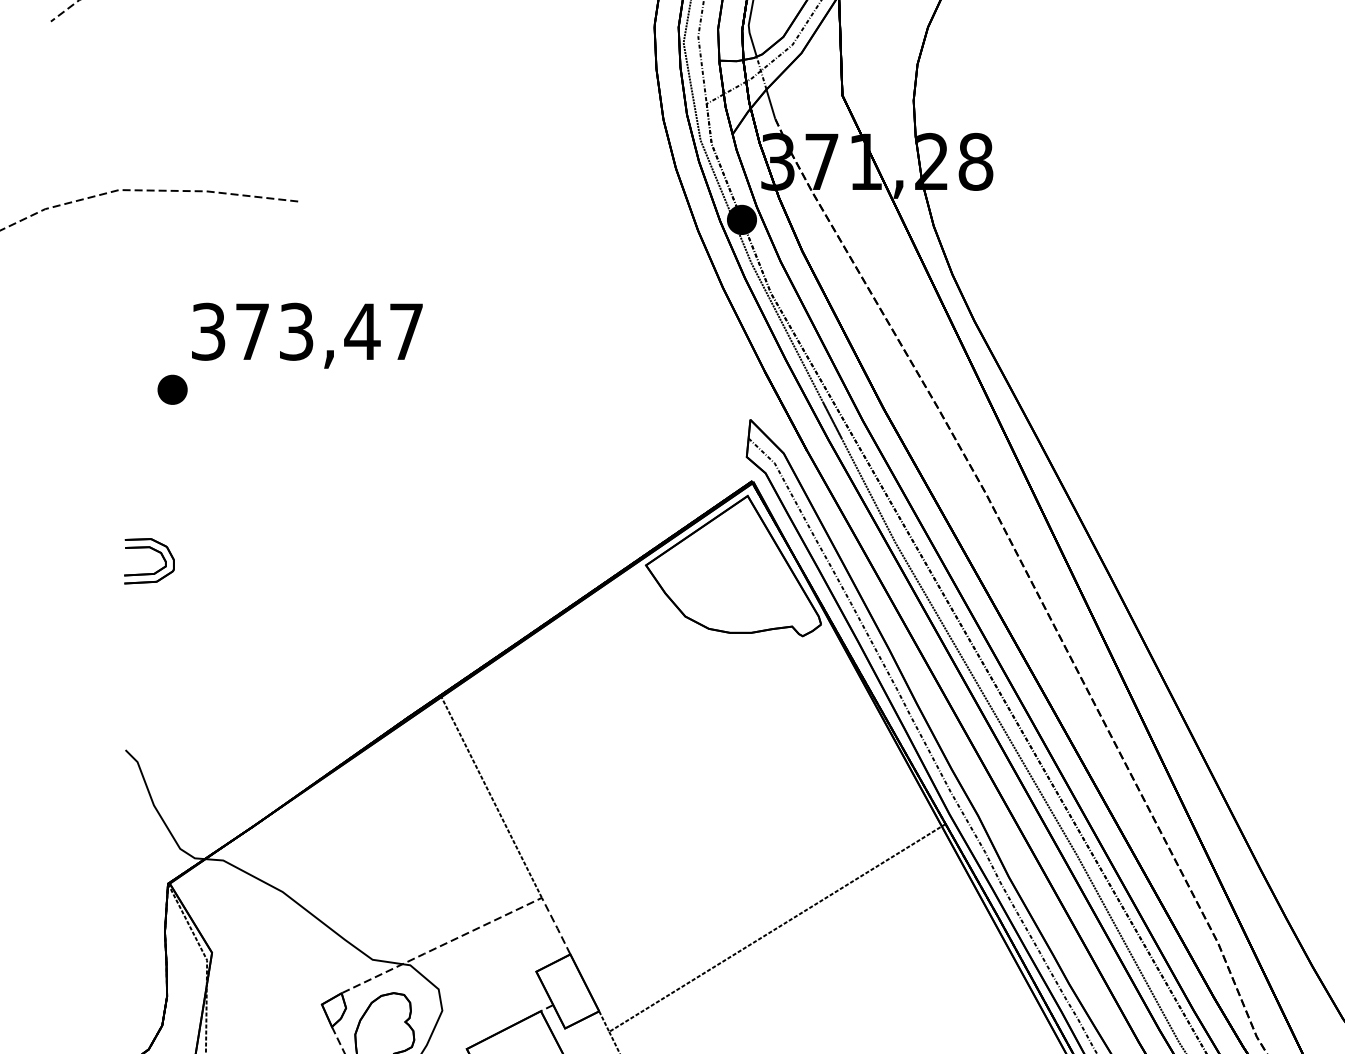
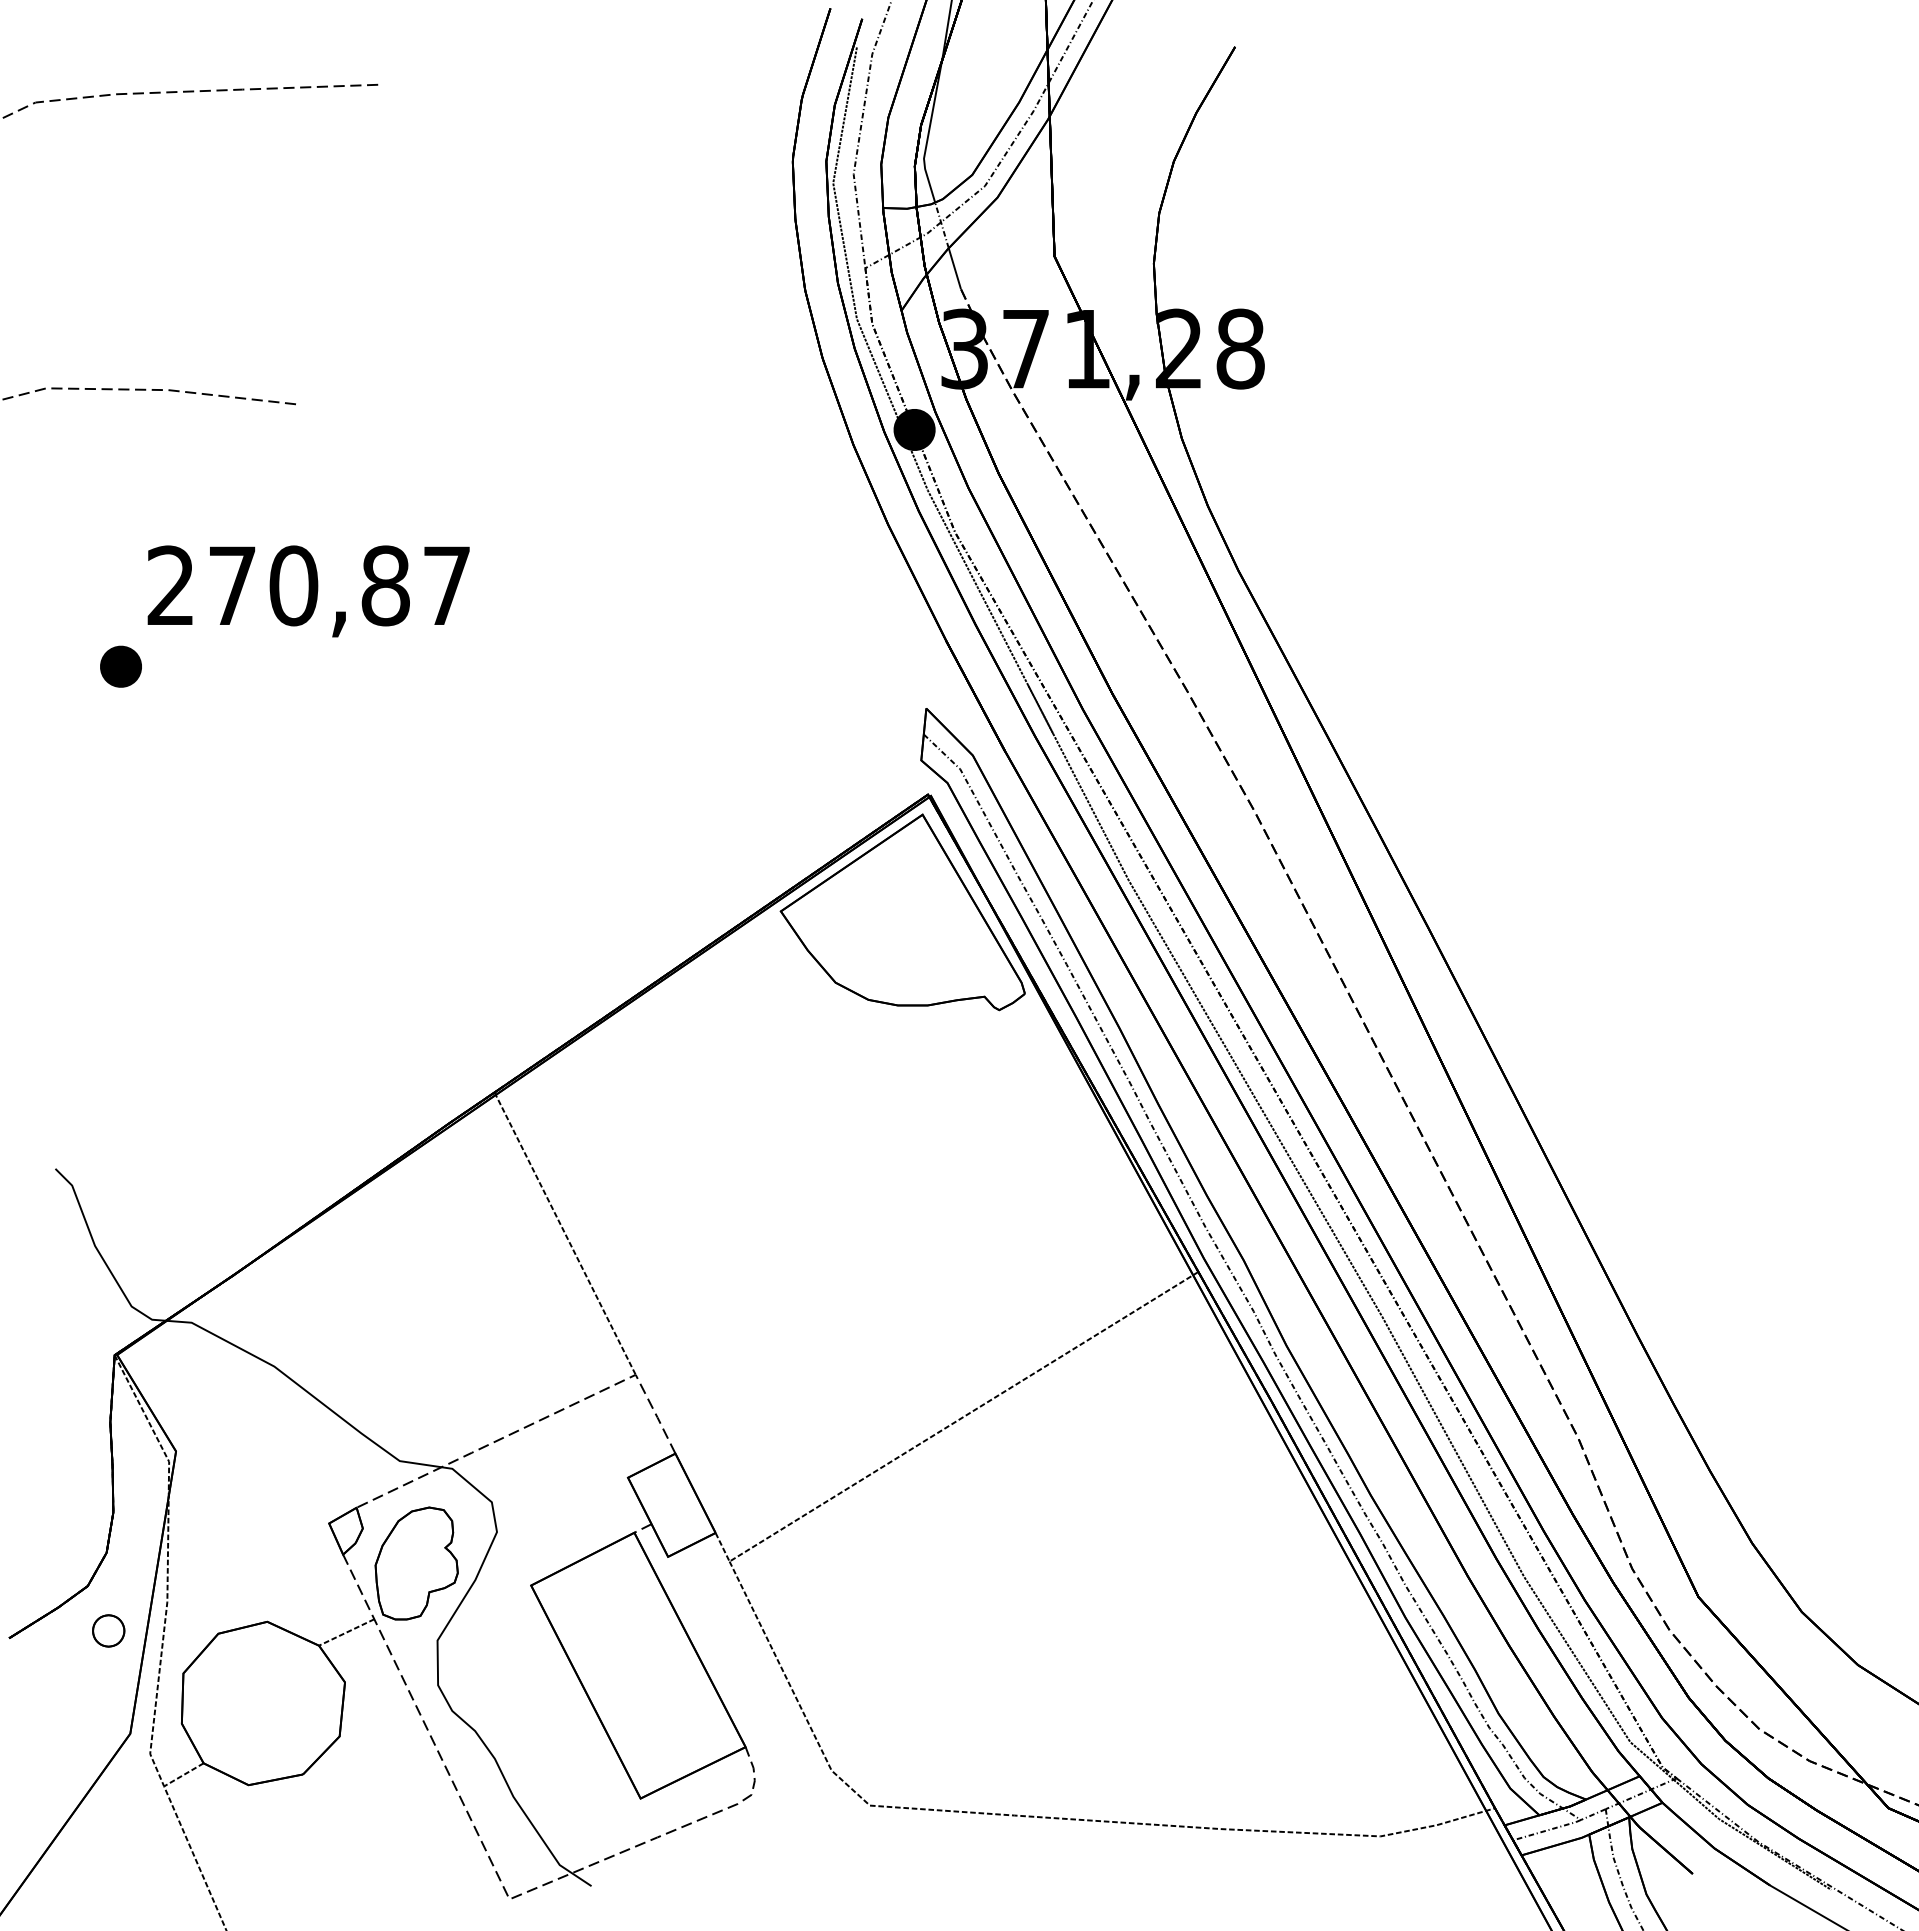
text: (286, 331) -> (279, 585), 373,47 -> 270,87
part: (154, 550) -> (95, 890), removed

